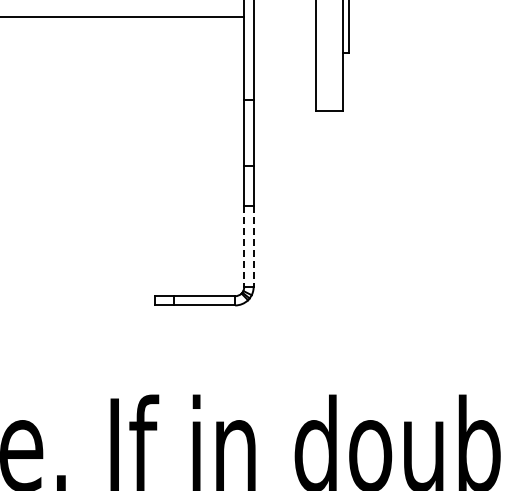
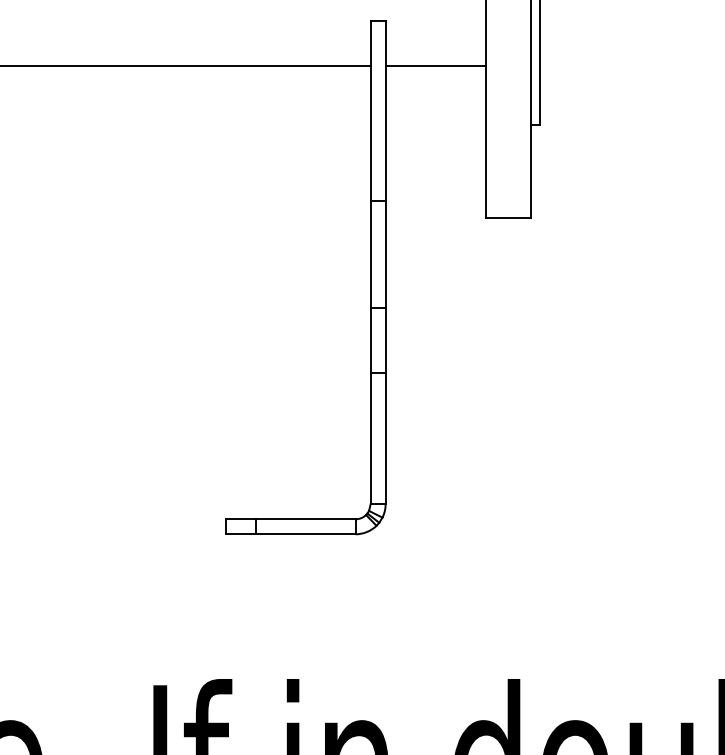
line: (284, 17) -> (435, 66), added
line: (244, 247) -> (370, 440), dashed -> solid
line: (253, 247) -> (385, 440), dashed -> solid

